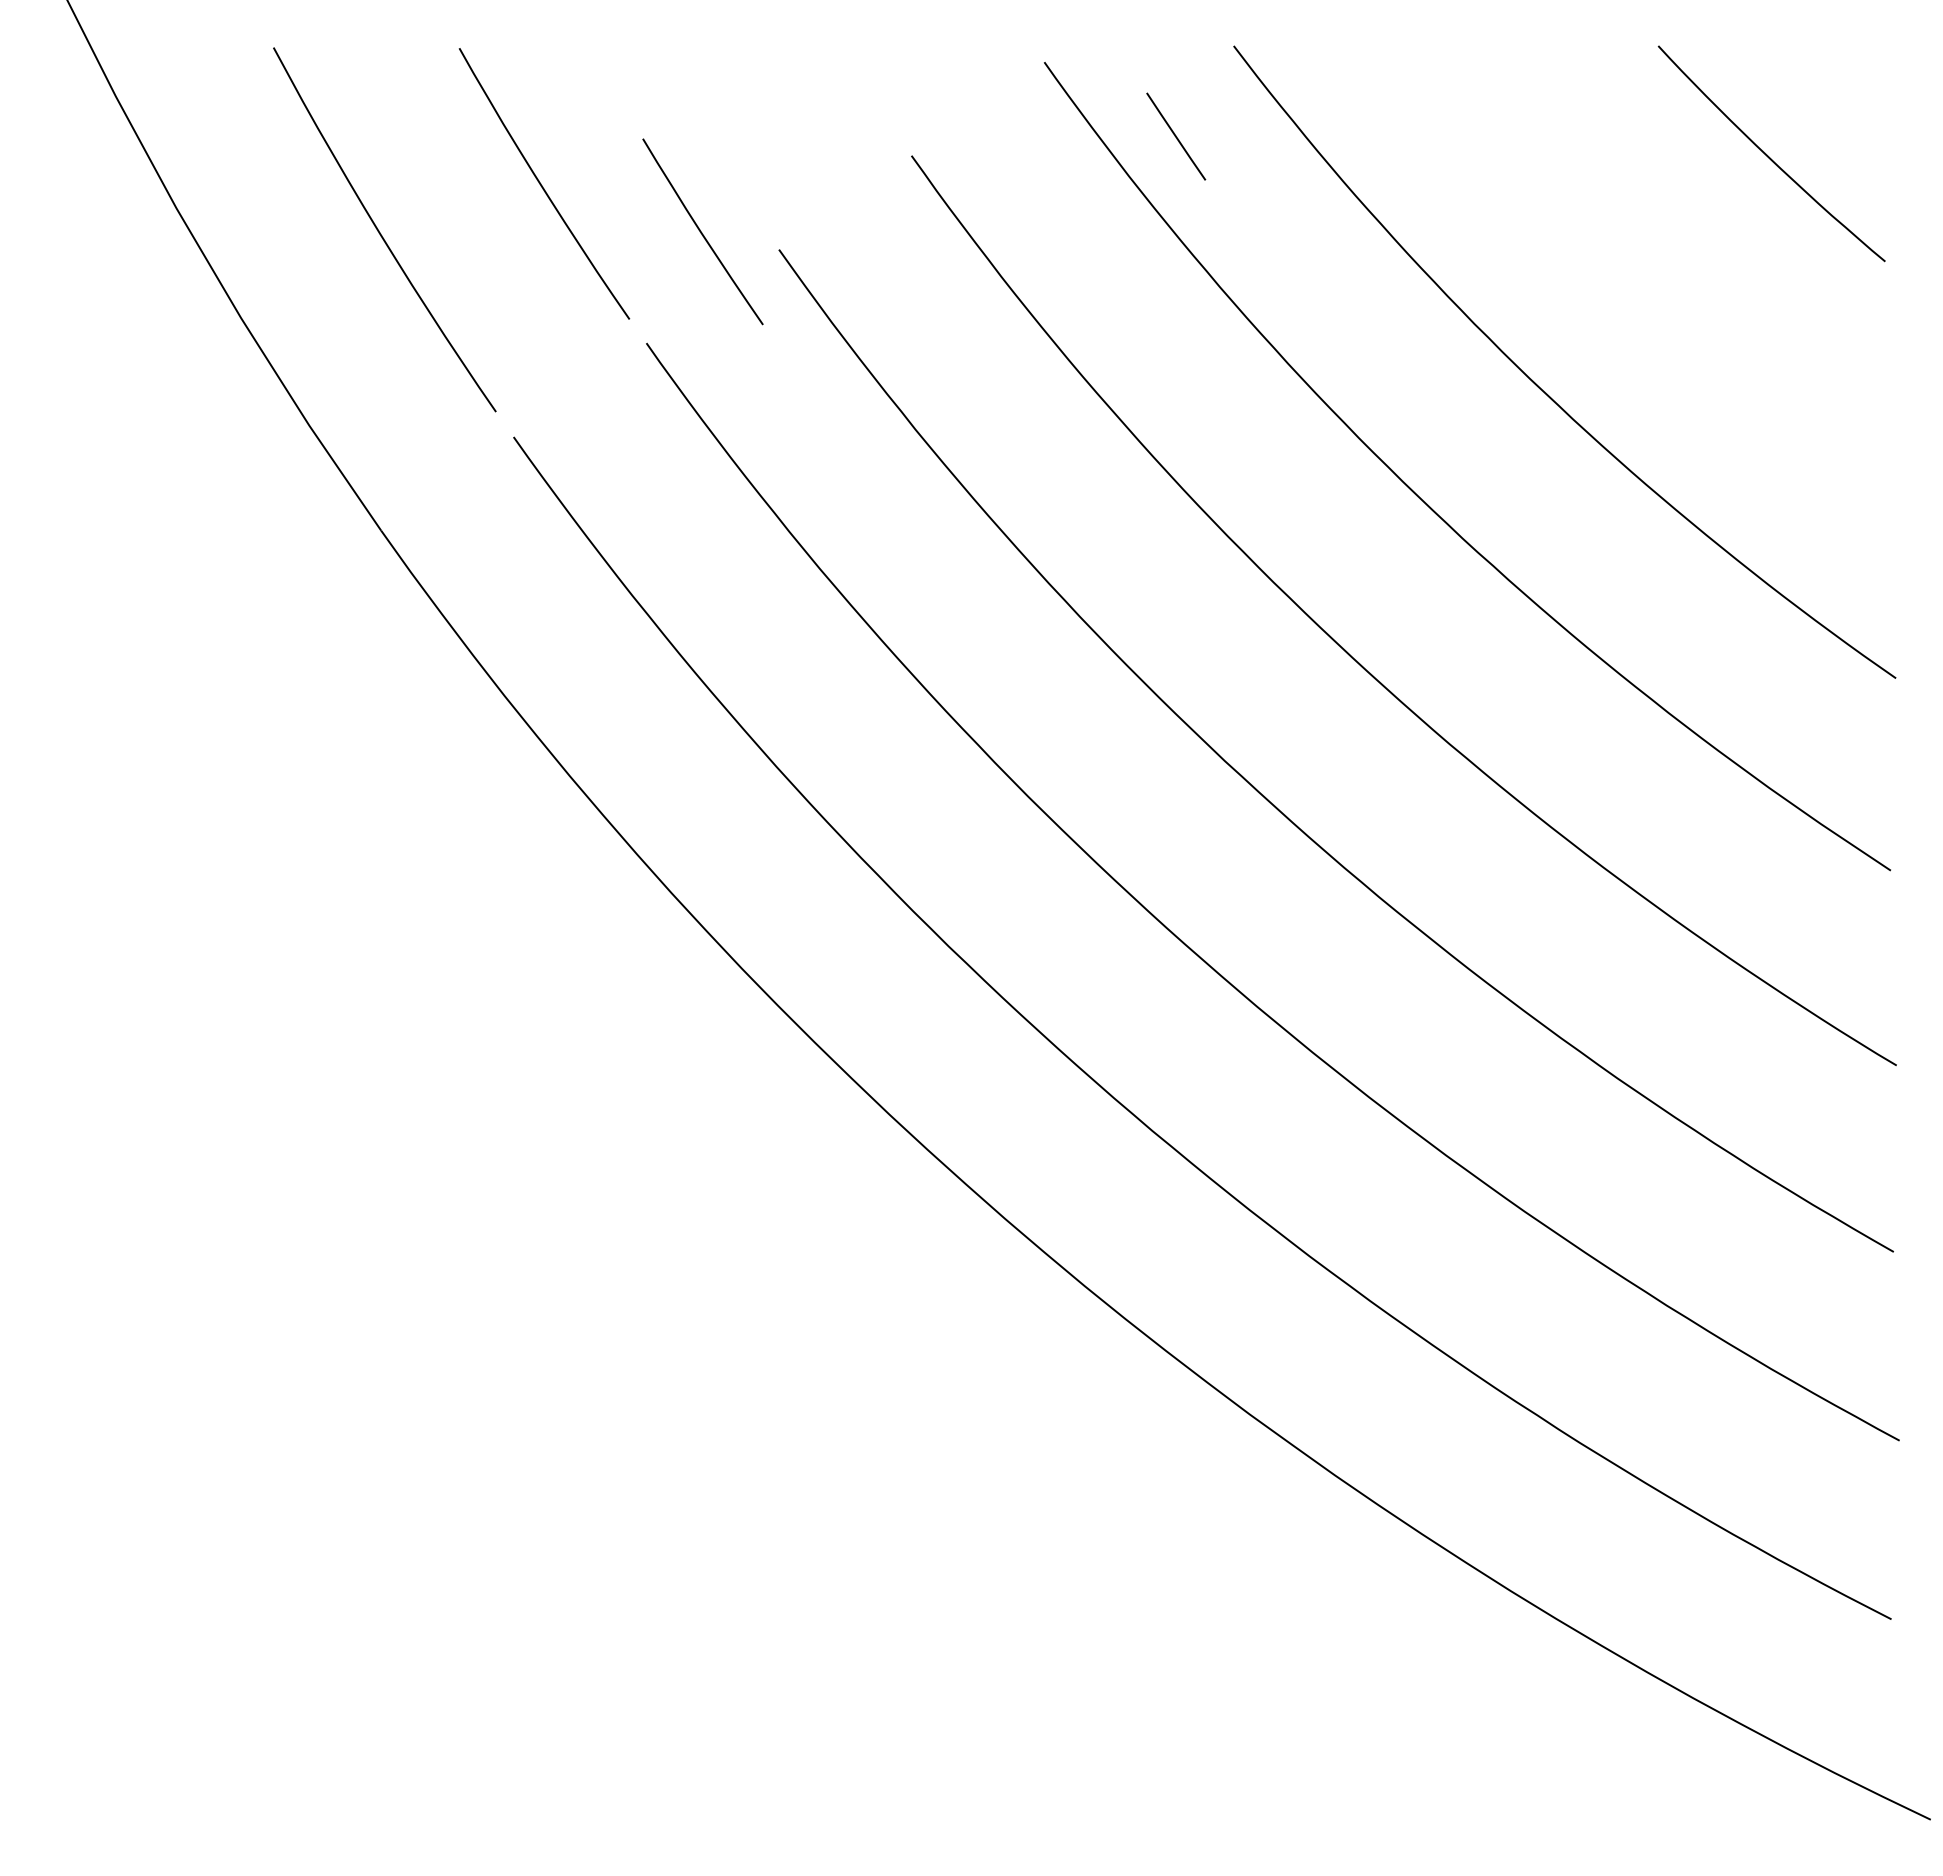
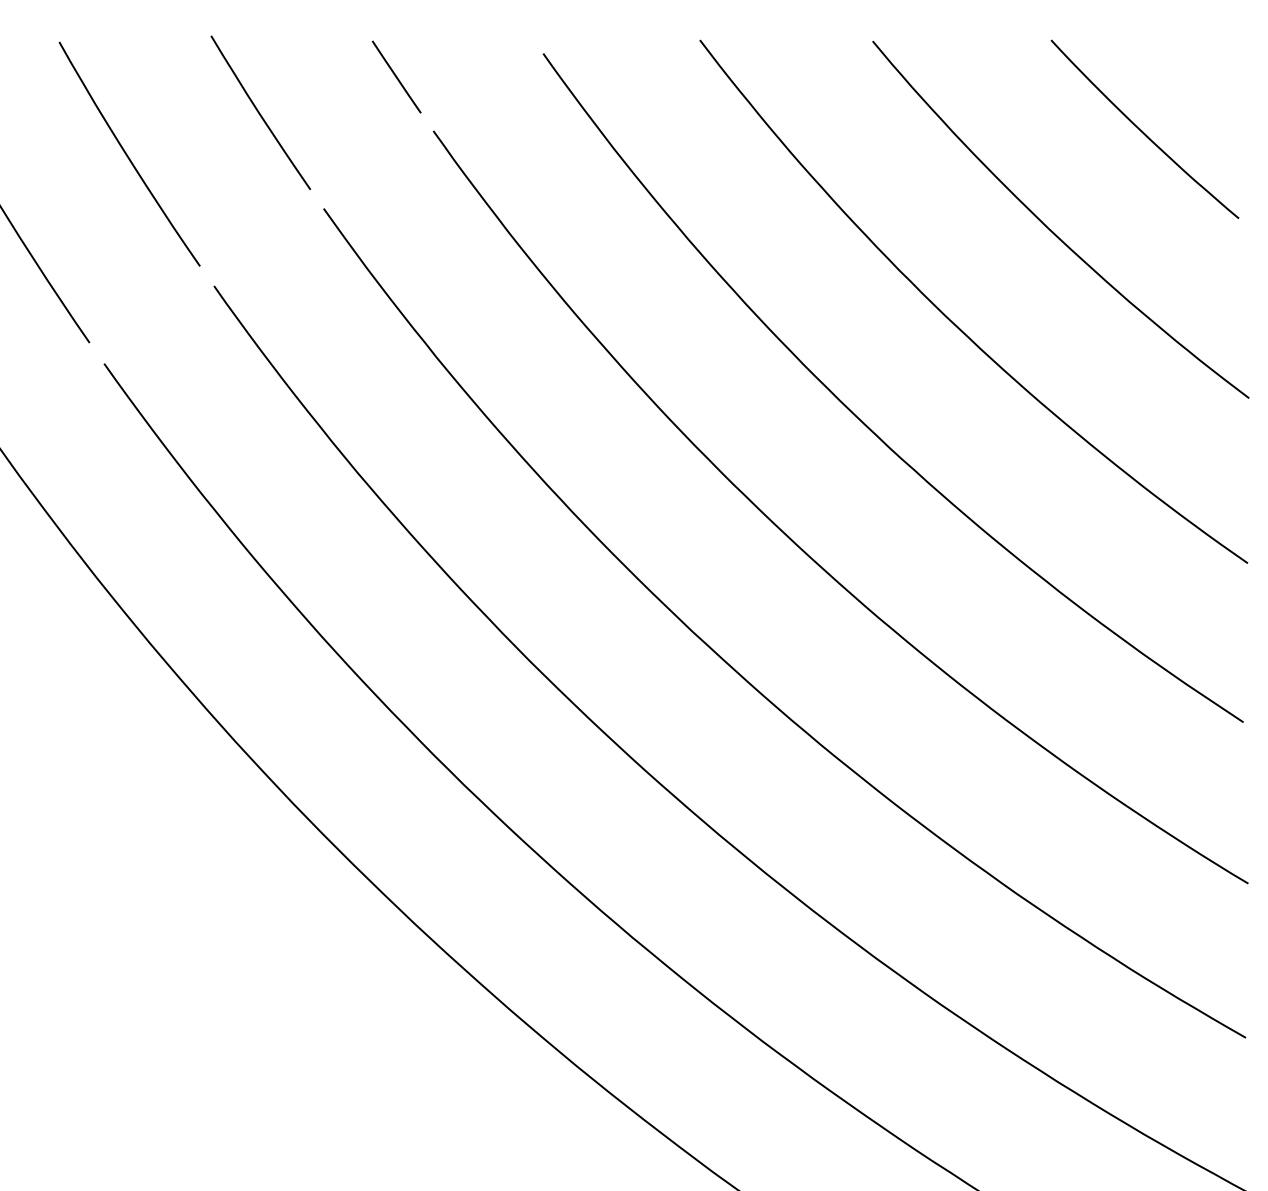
line: (1176, 136) -> (396, 76), moved
curve: (701, 231) -> (259, 112), moved
curve: (1657, 274) -> (1050, 229), added

